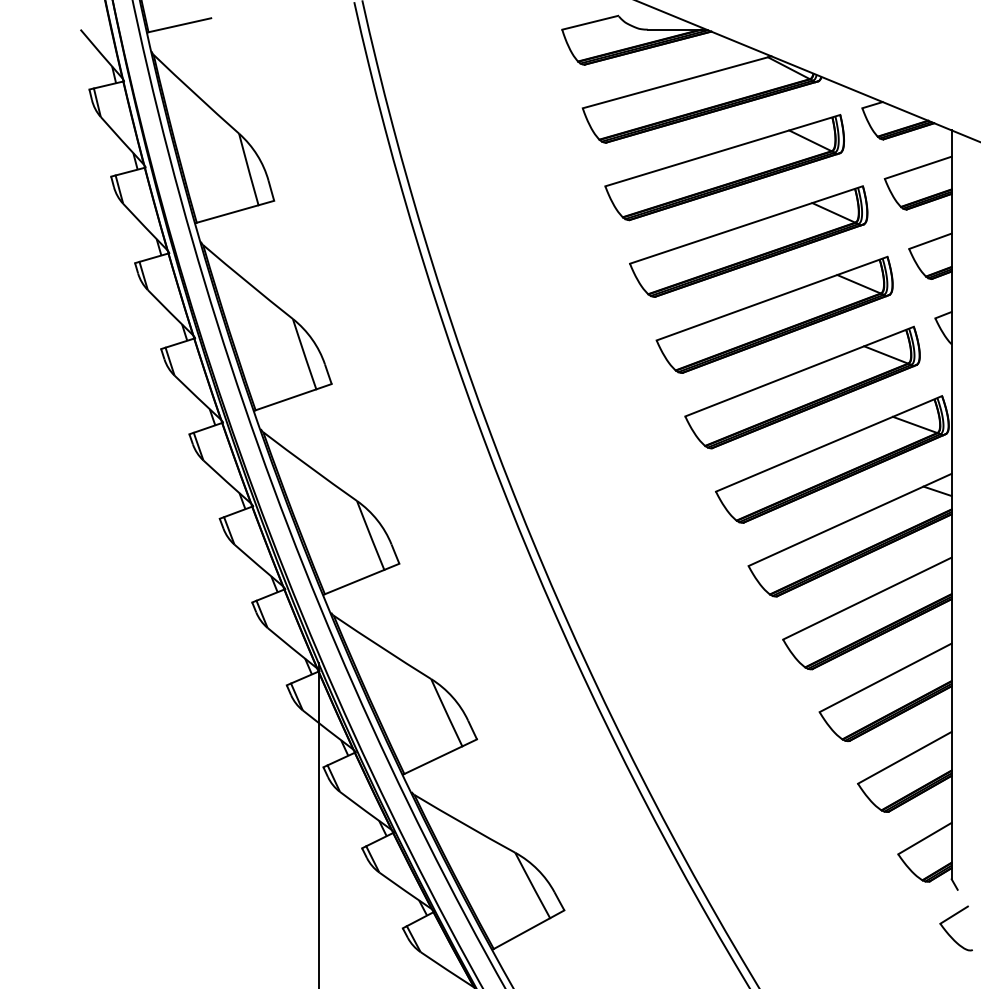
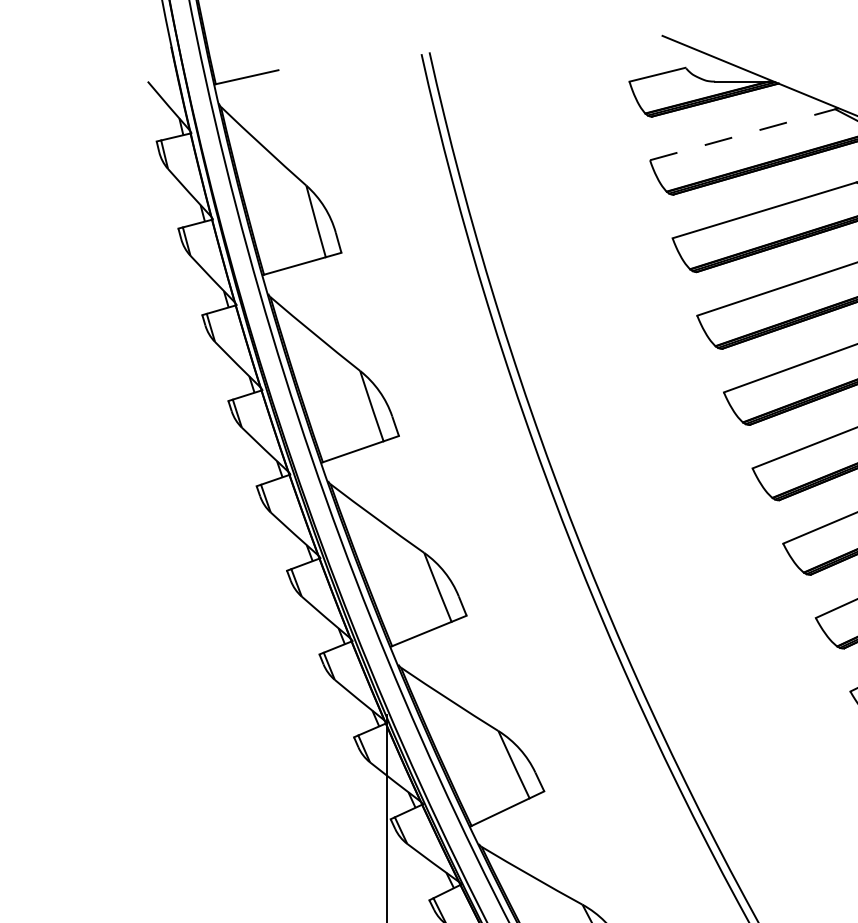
line: (677, 82) -> (744, 134), solid -> dashed

